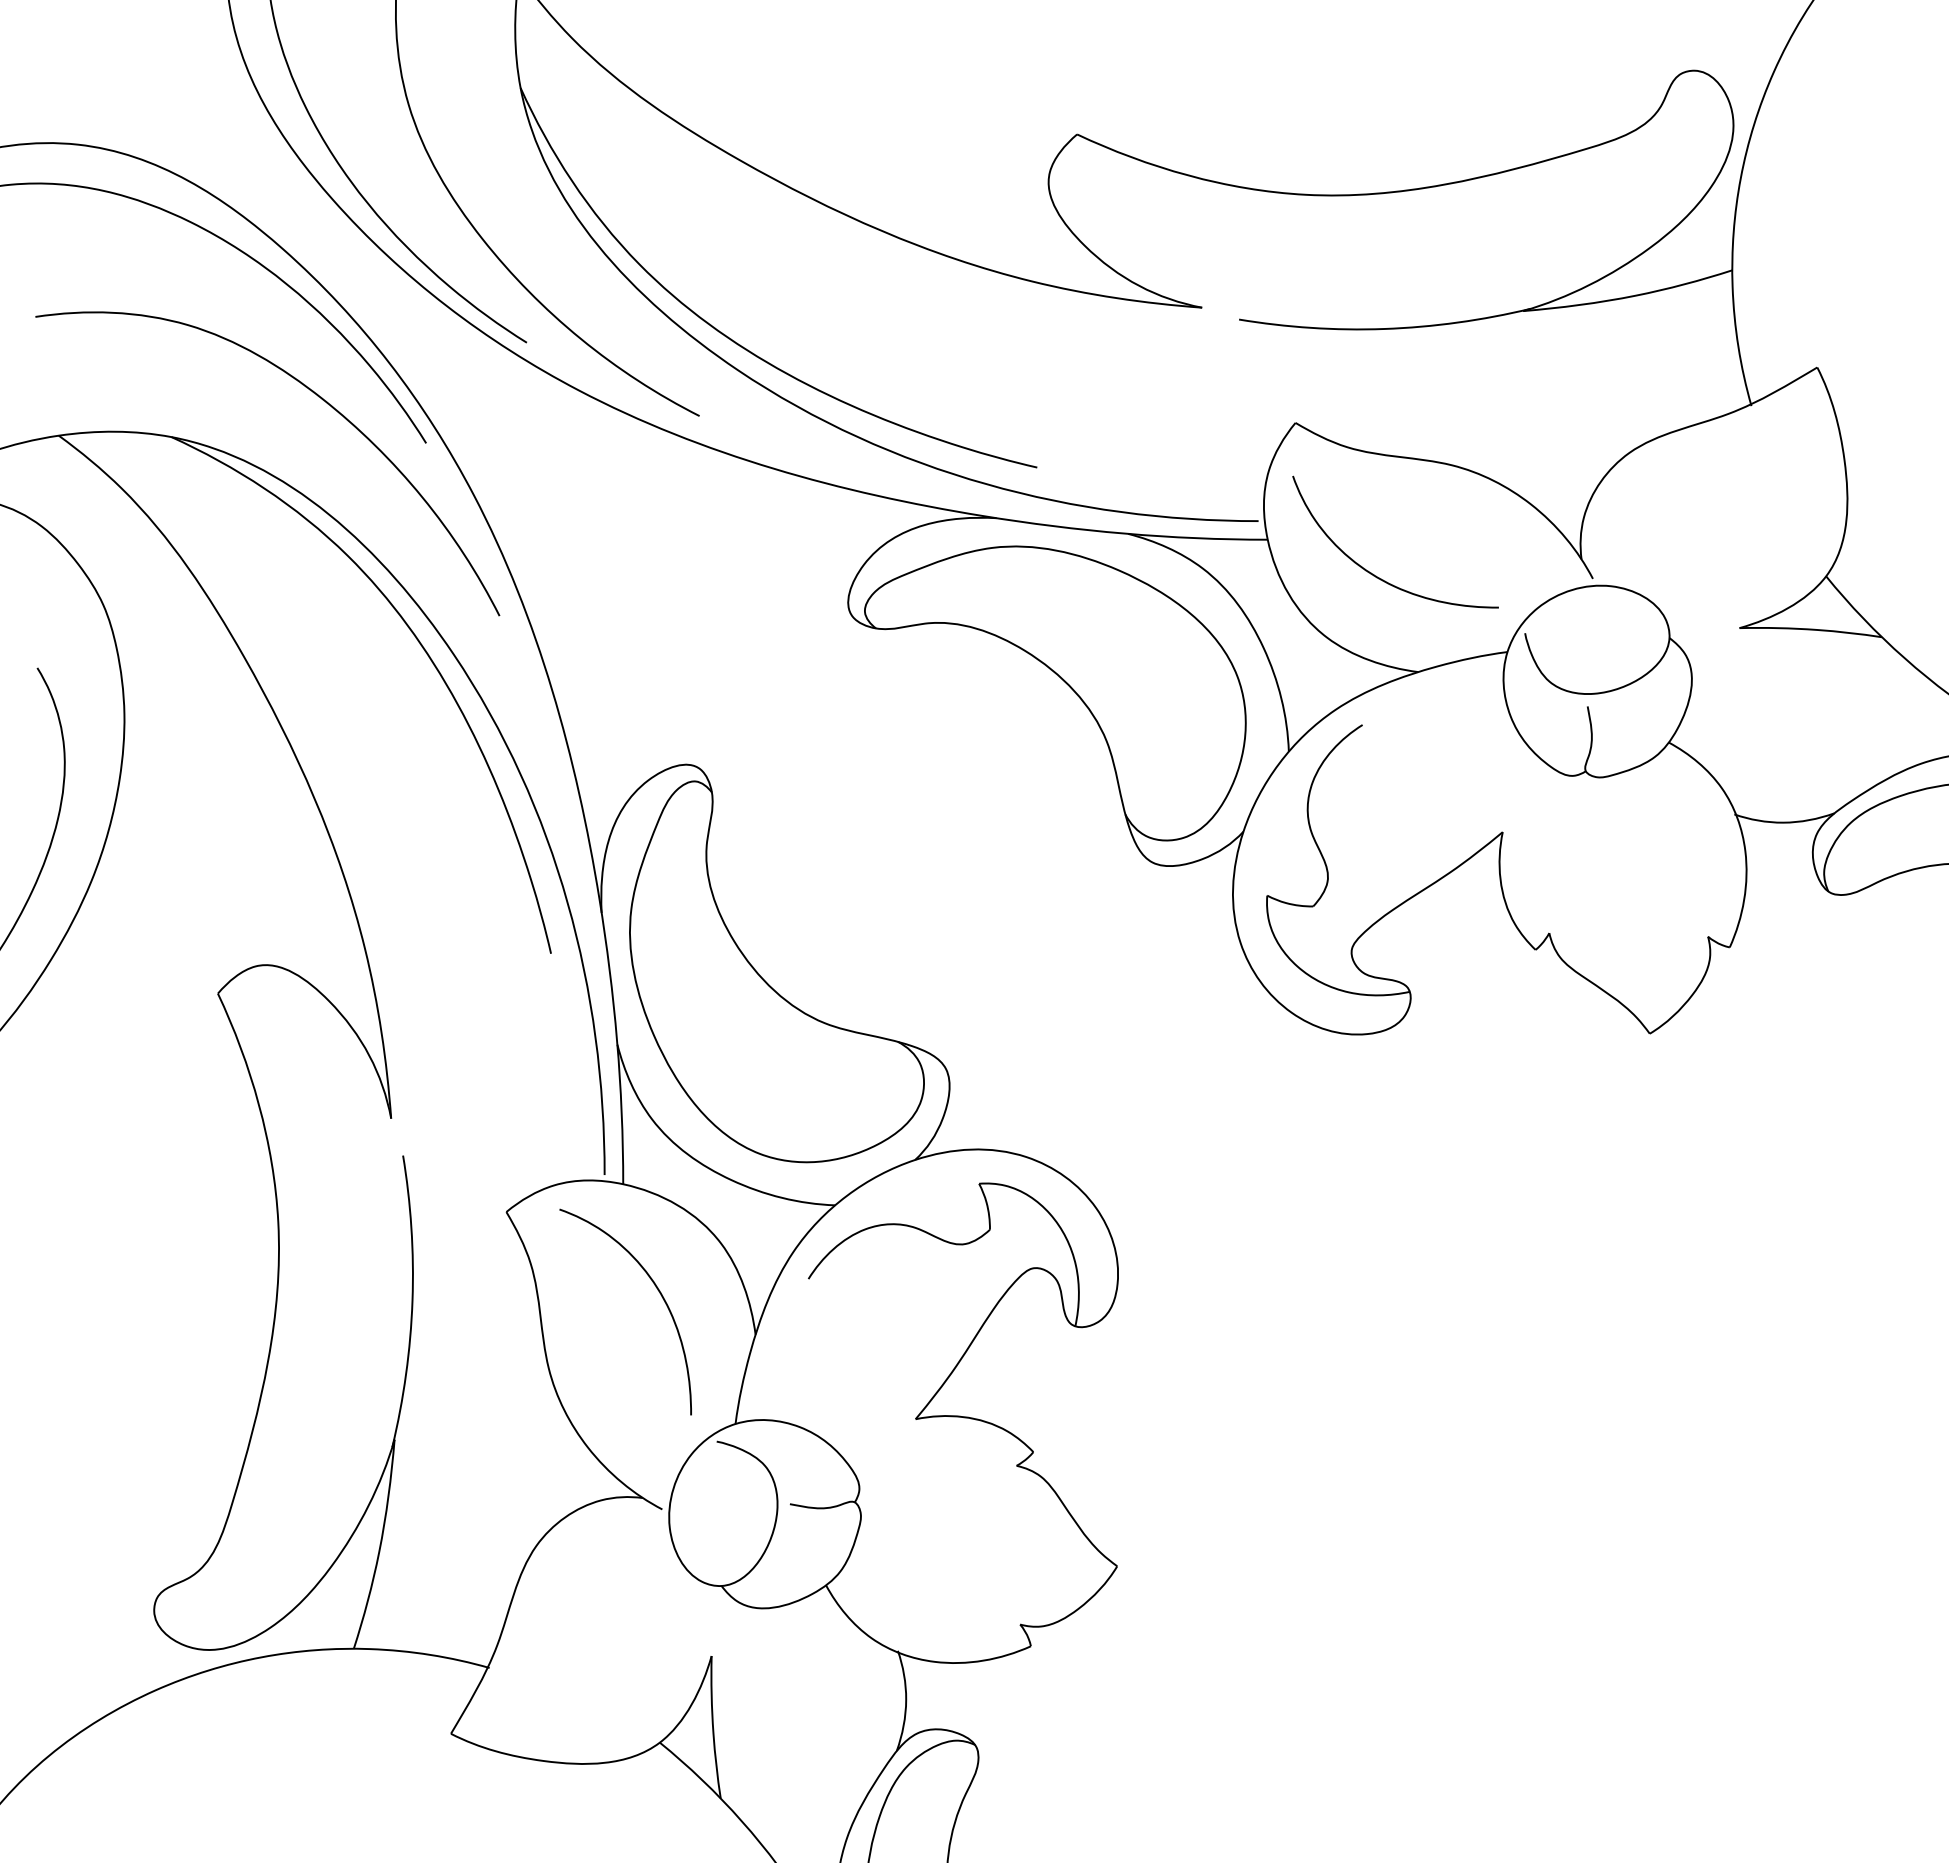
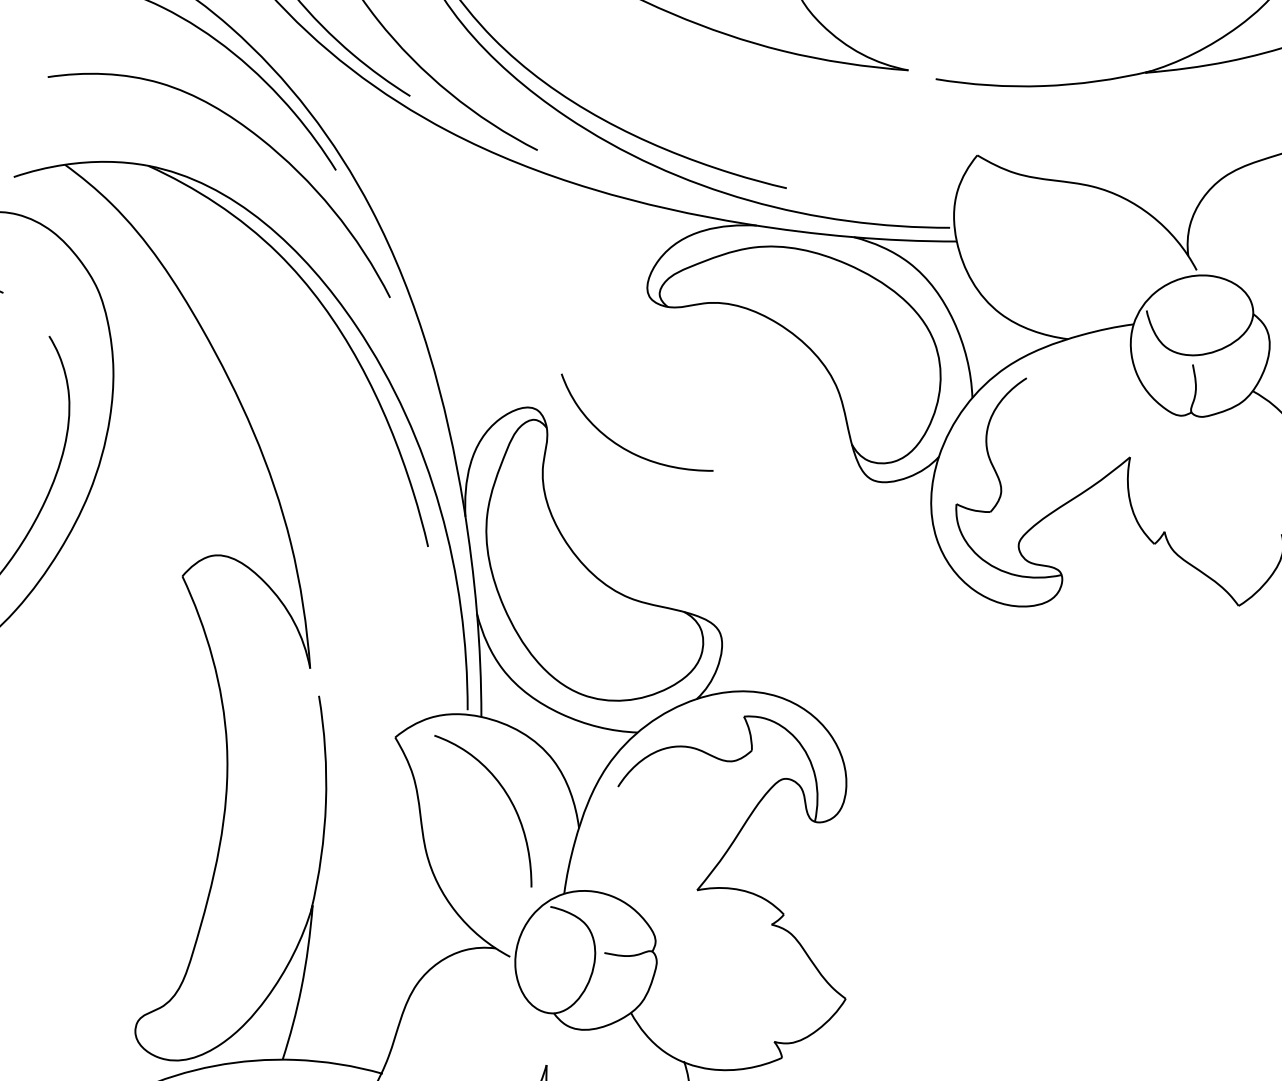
curve: (1376, 575) -> (623, 447), moved

